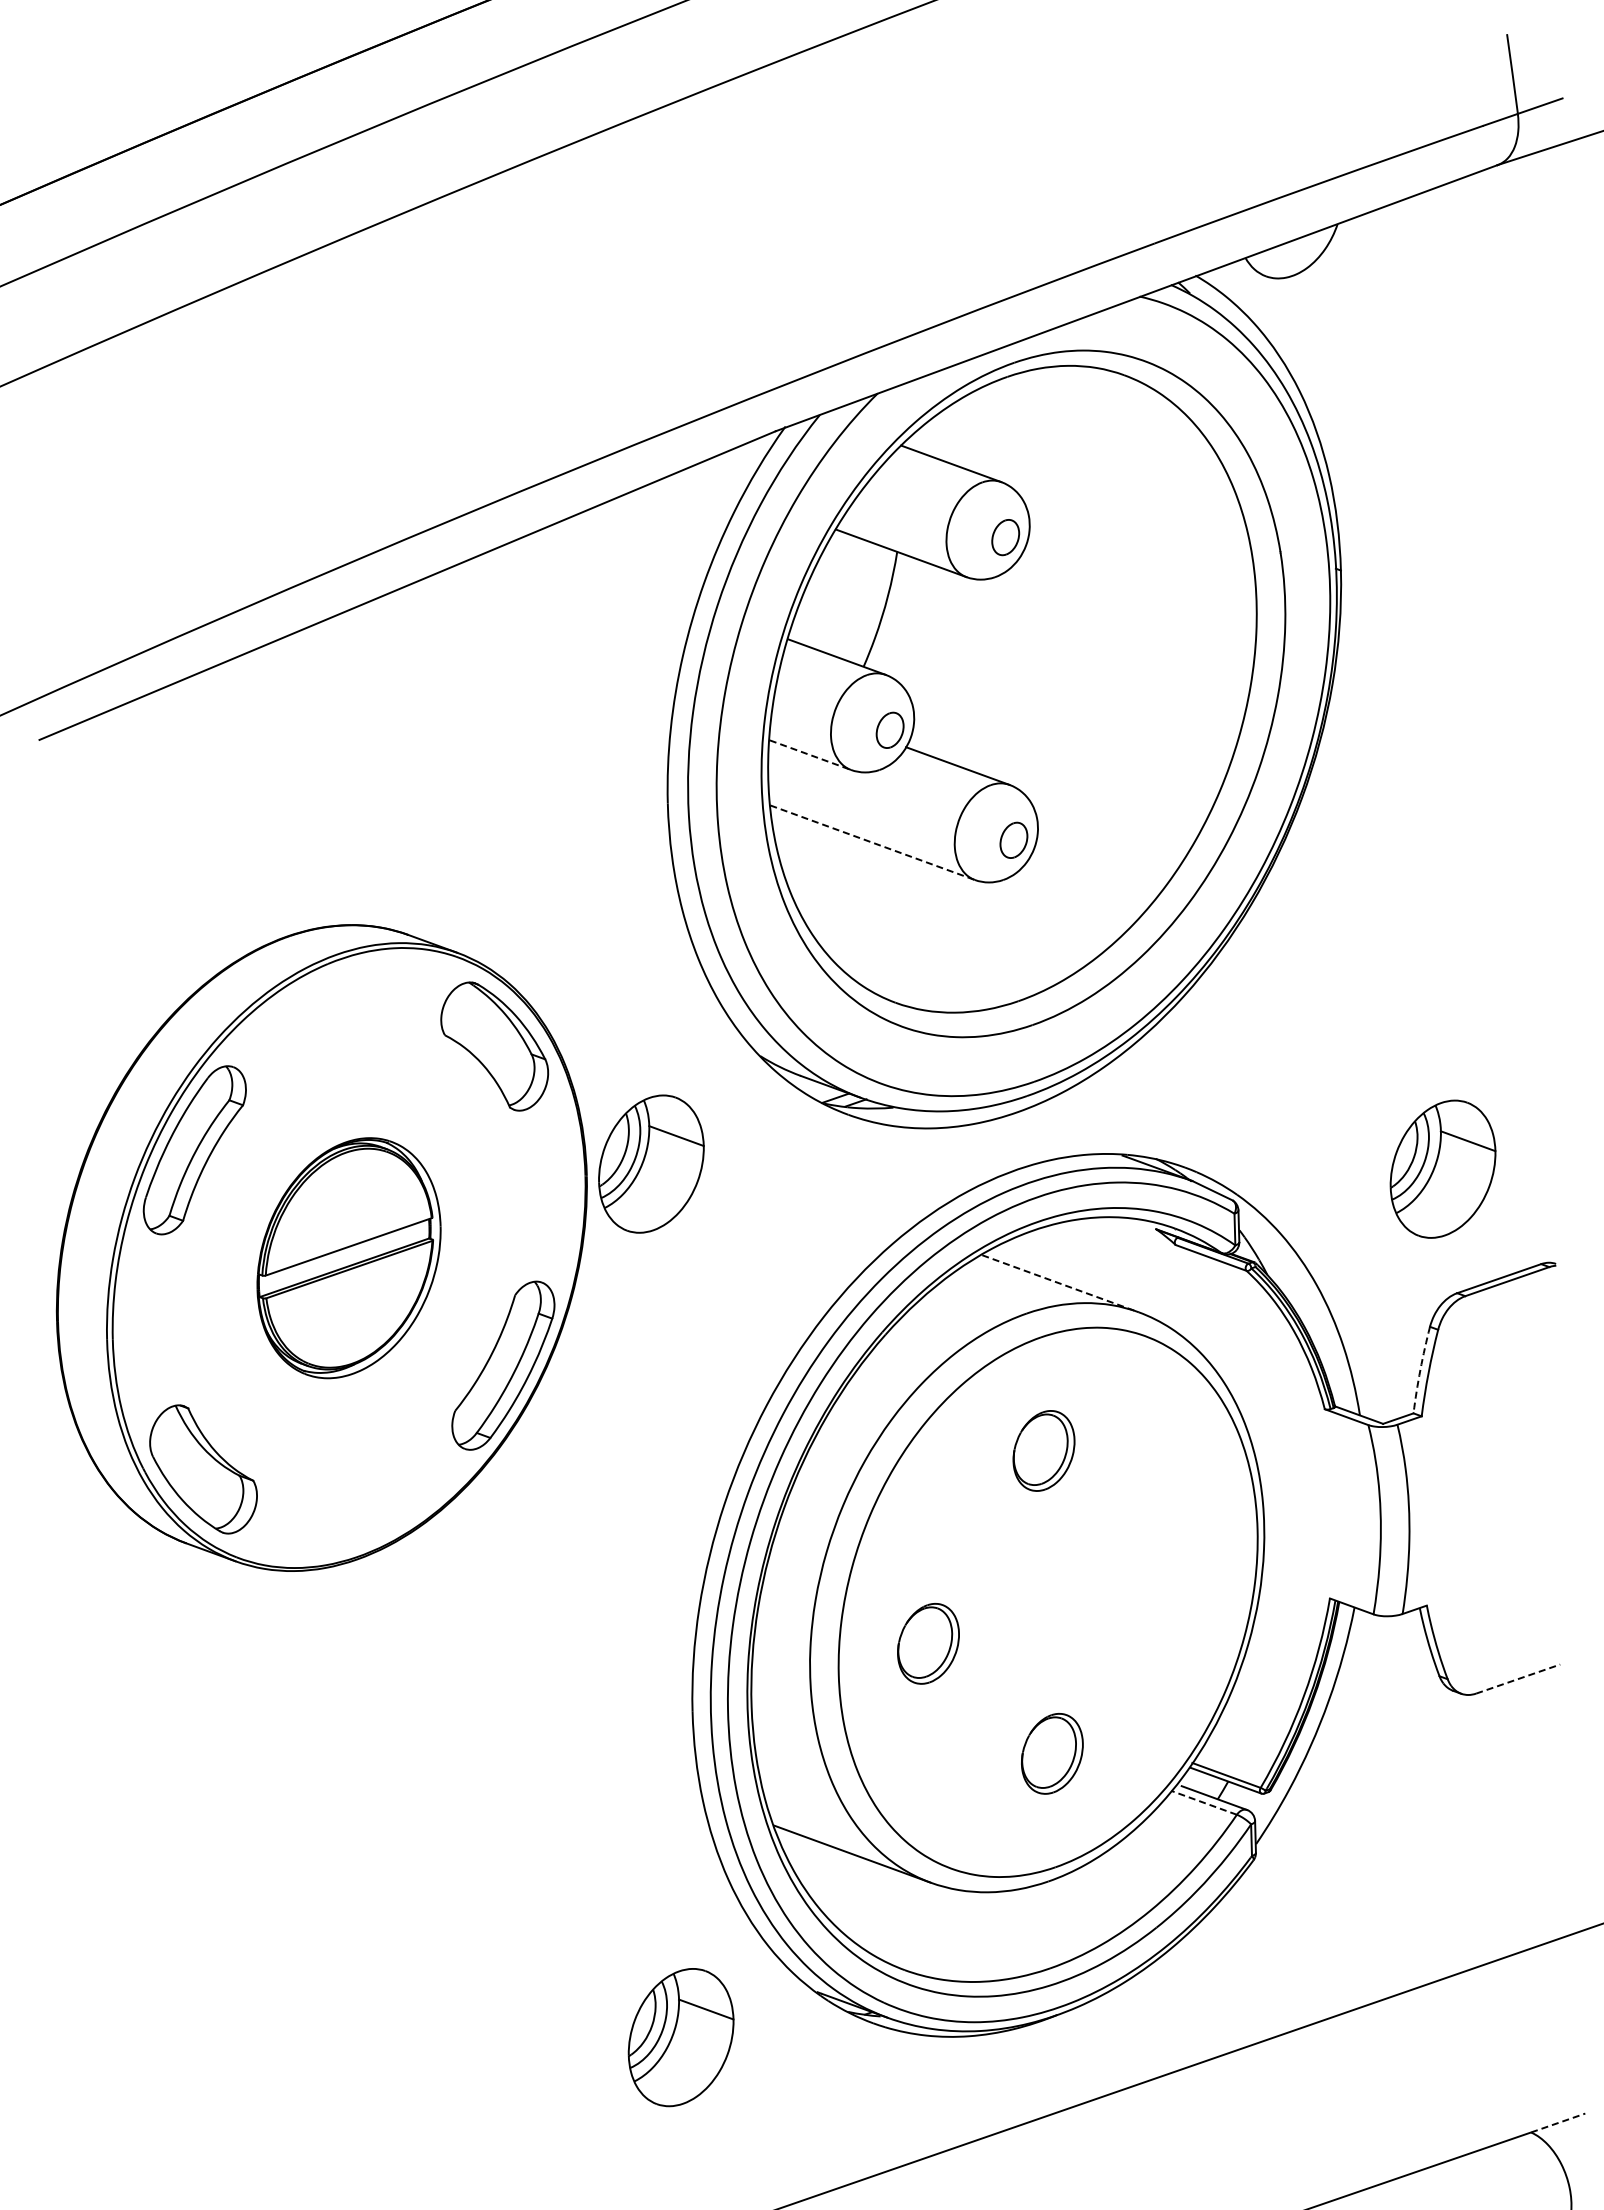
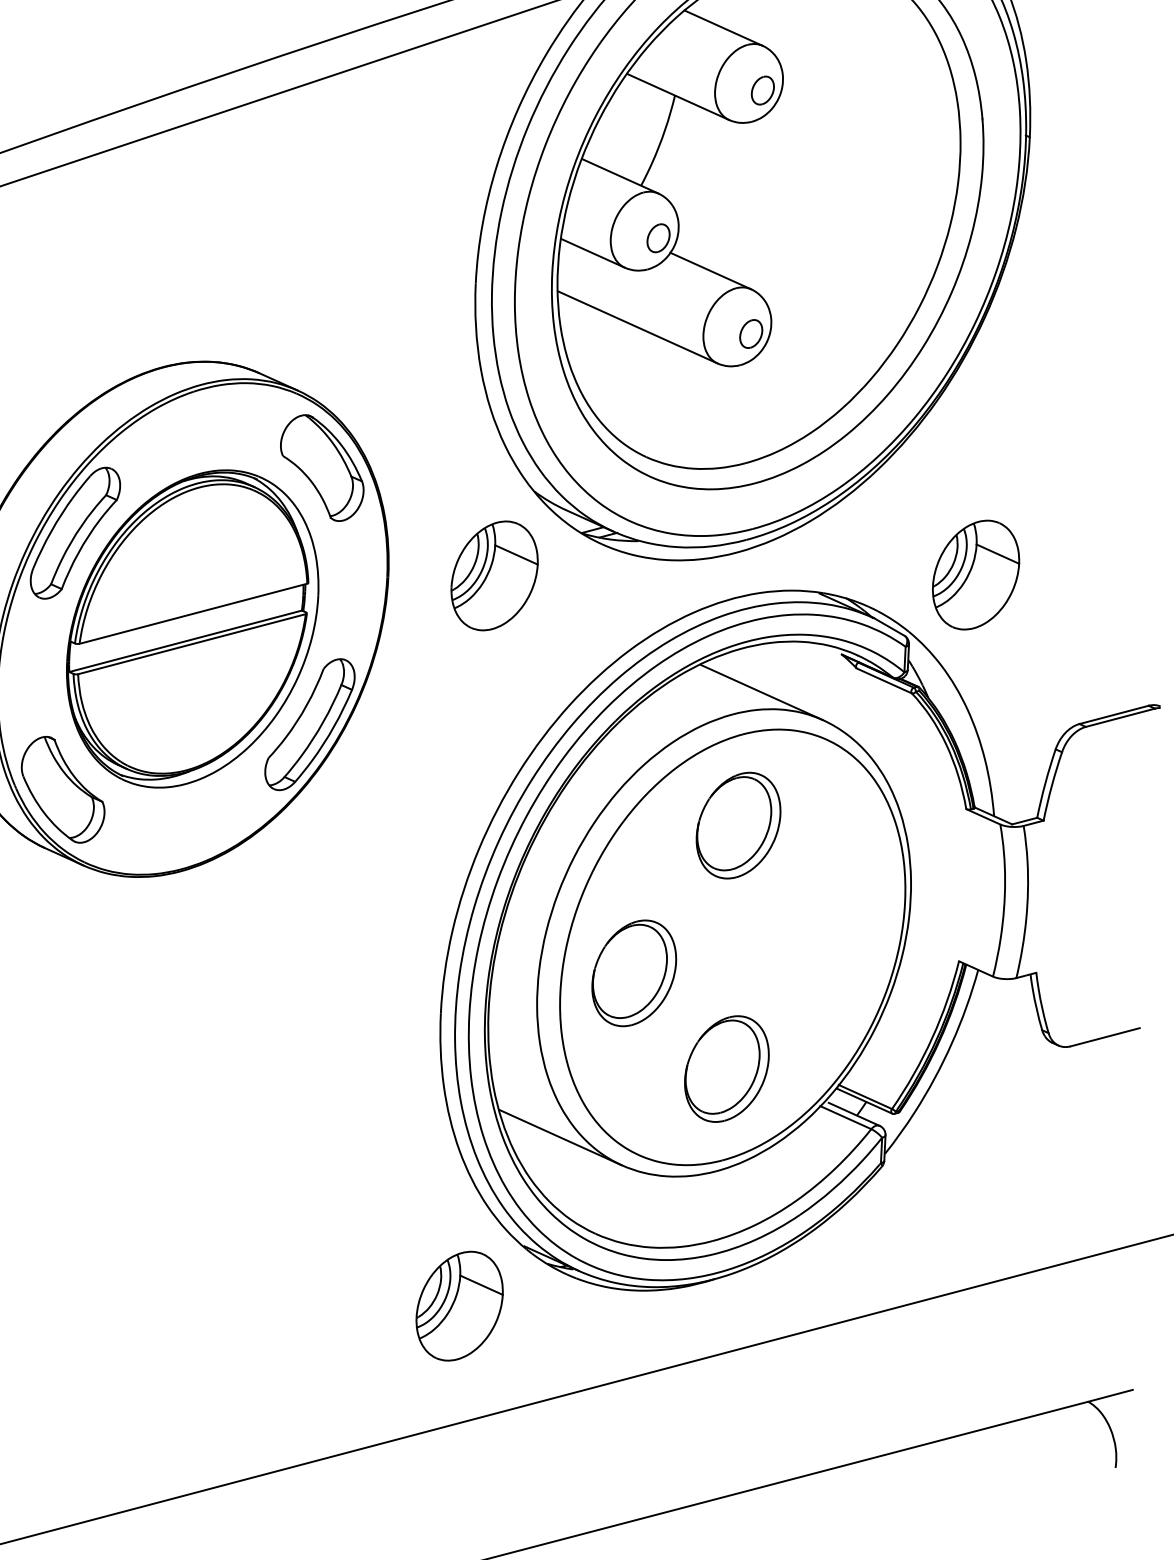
line: (810, 755) -> (593, 253), dashed -> solid
line: (872, 842) -> (637, 327), dashed -> solid
part: (651, 1163) -> (494, 575), moved
part: (1442, 1168) -> (975, 574), moved
part: (348, 1258) -> (192, 629), size x1.67
line: (1060, 1283) -> (761, 692), dashed -> solid
arc: (1420, 1369) -> (1045, 783), dashed -> solid
part: (1043, 1450) -> (738, 825), size x1.67
part: (928, 1643) -> (634, 973), size x1.67
line: (1518, 1678) -> (1105, 1036), dashed -> solid
part: (1052, 1753) -> (727, 1068), size x1.67
line: (1204, 1802) -> (846, 1117), dashed -> solid
part: (680, 2037) -> (459, 1306), moved
line: (1558, 2123) -> (1110, 1396), dashed -> solid

